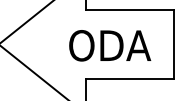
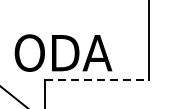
text: (110, 45) -> (63, 52), moved
line: (130, 79) -> (97, 80), solid -> dashed

